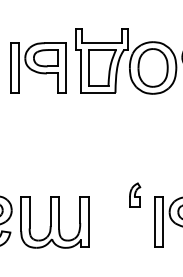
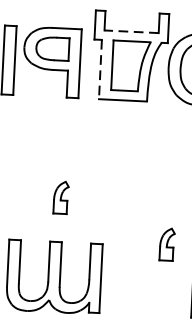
line: (101, 43) -> (130, 32), solid -> dashed
line: (80, 71) -> (99, 69), solid -> dashed
part: (57, 164) -> (61, 196), added

